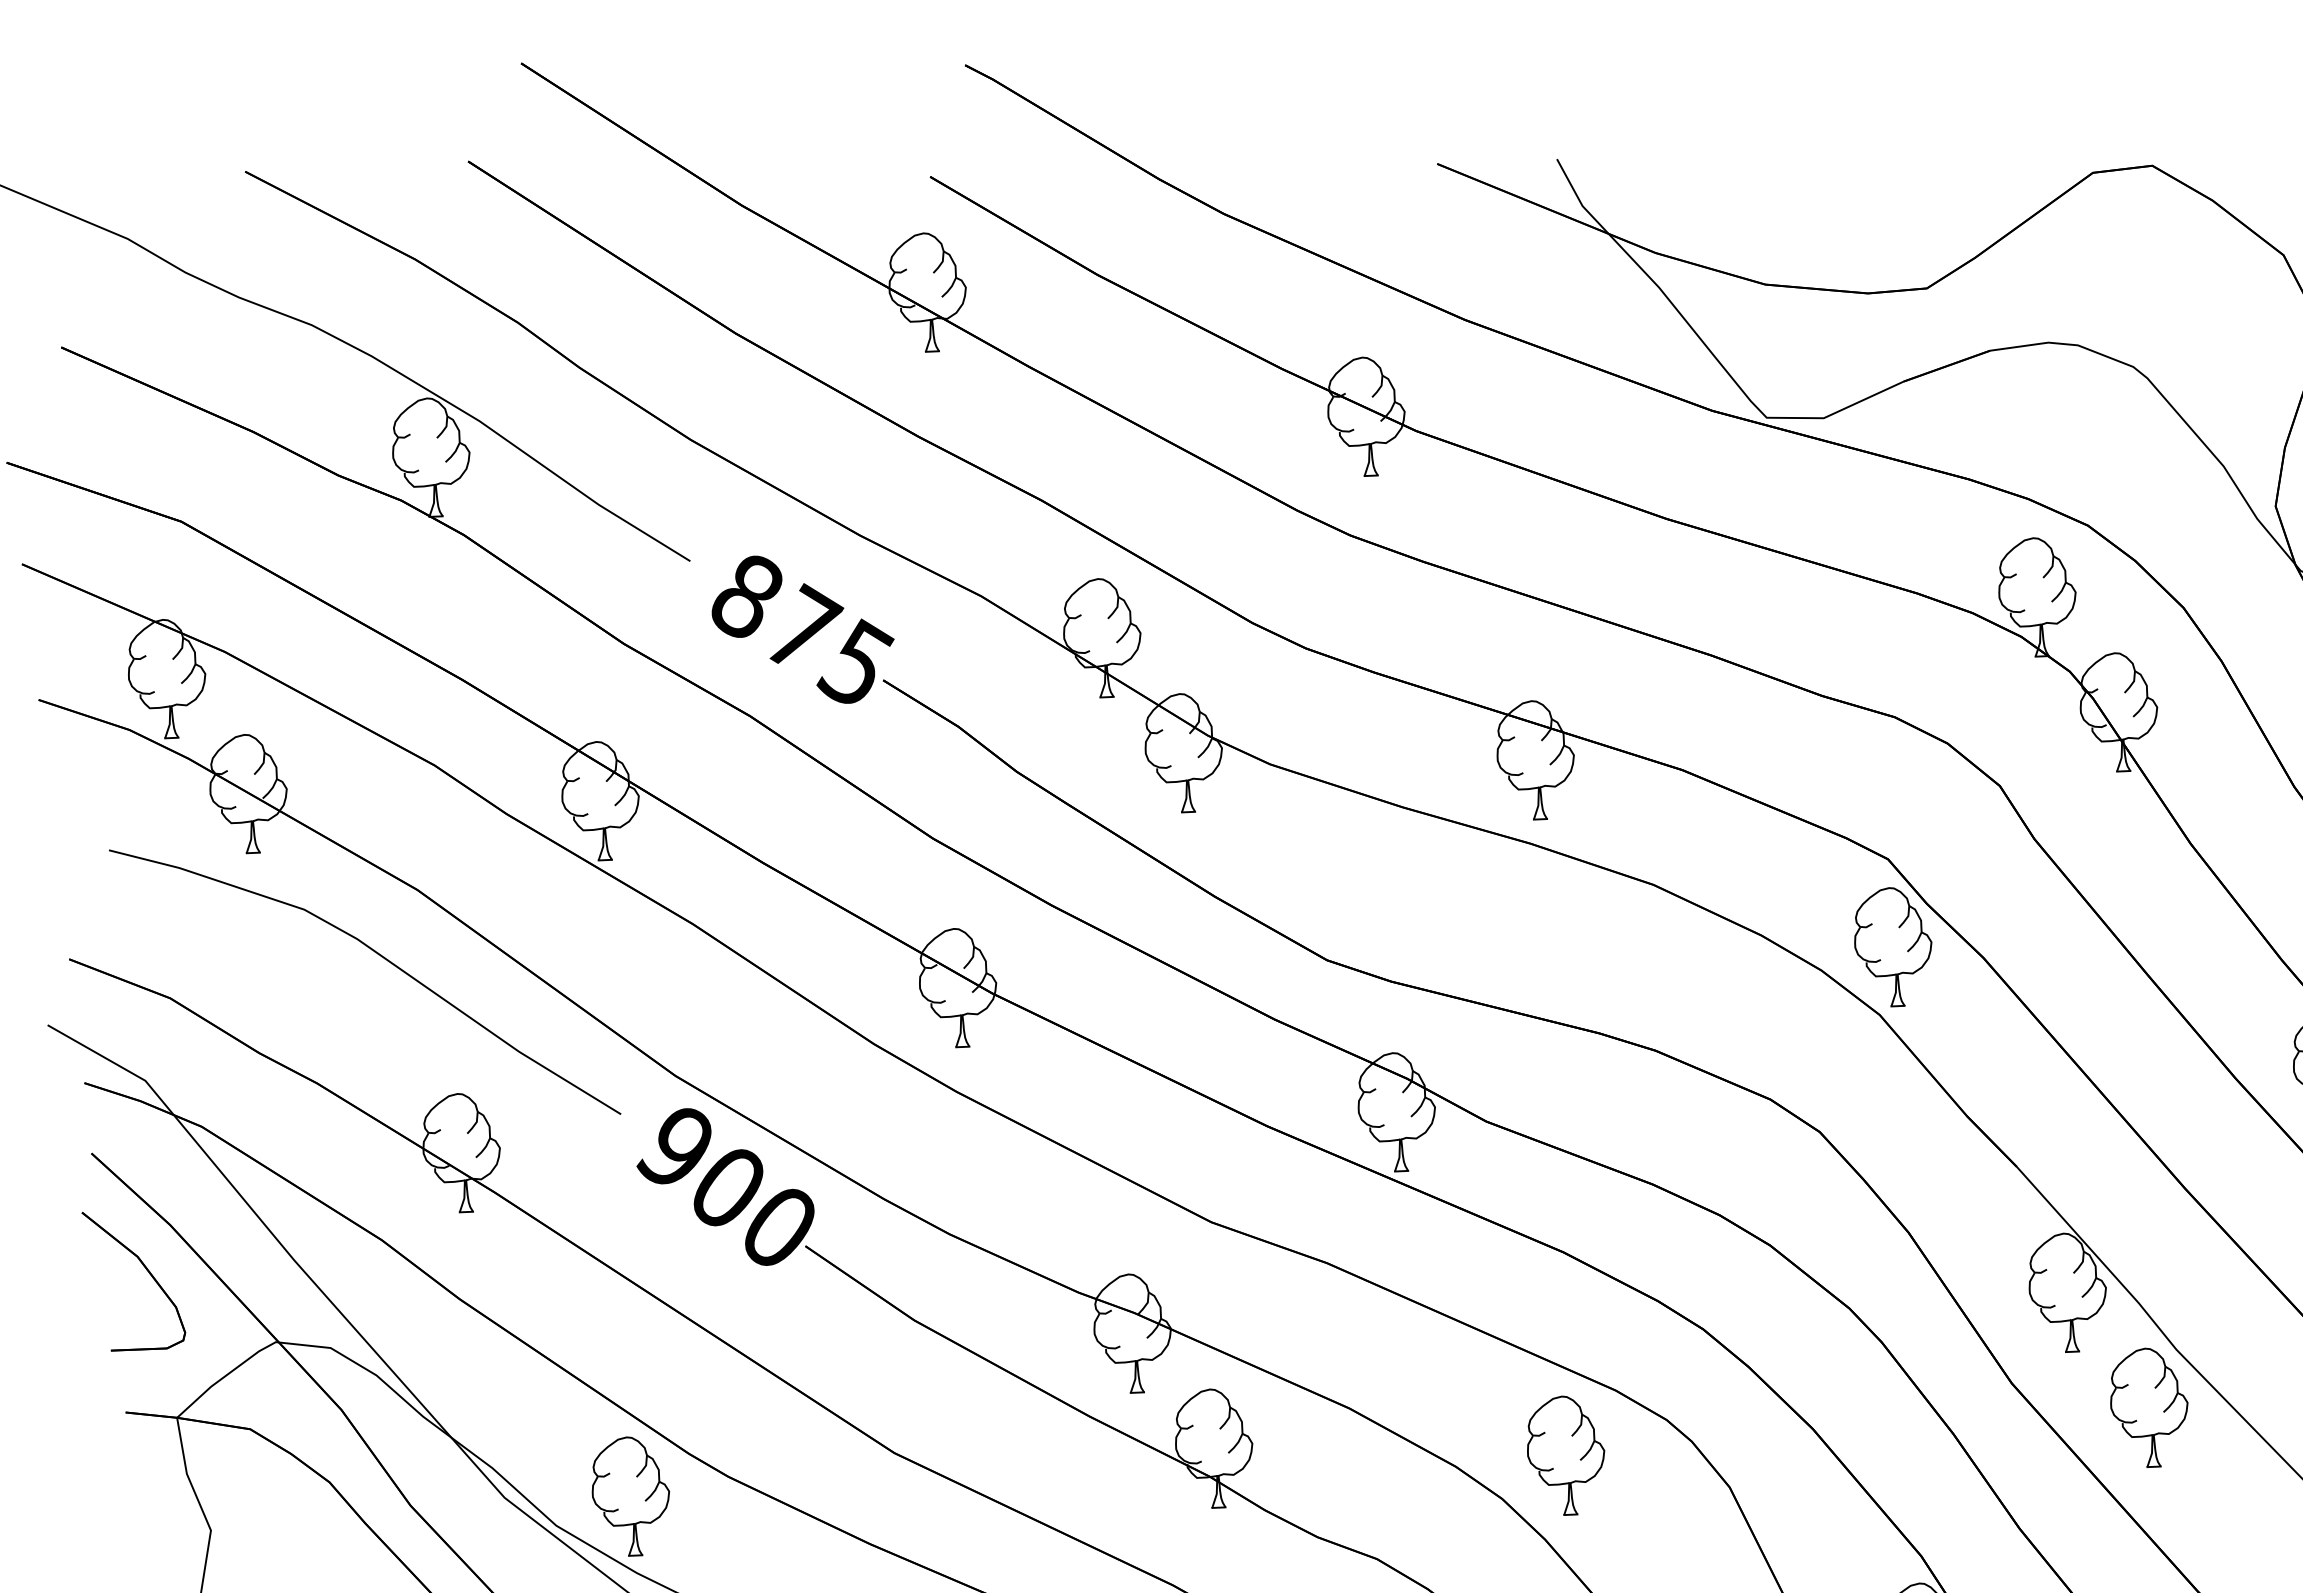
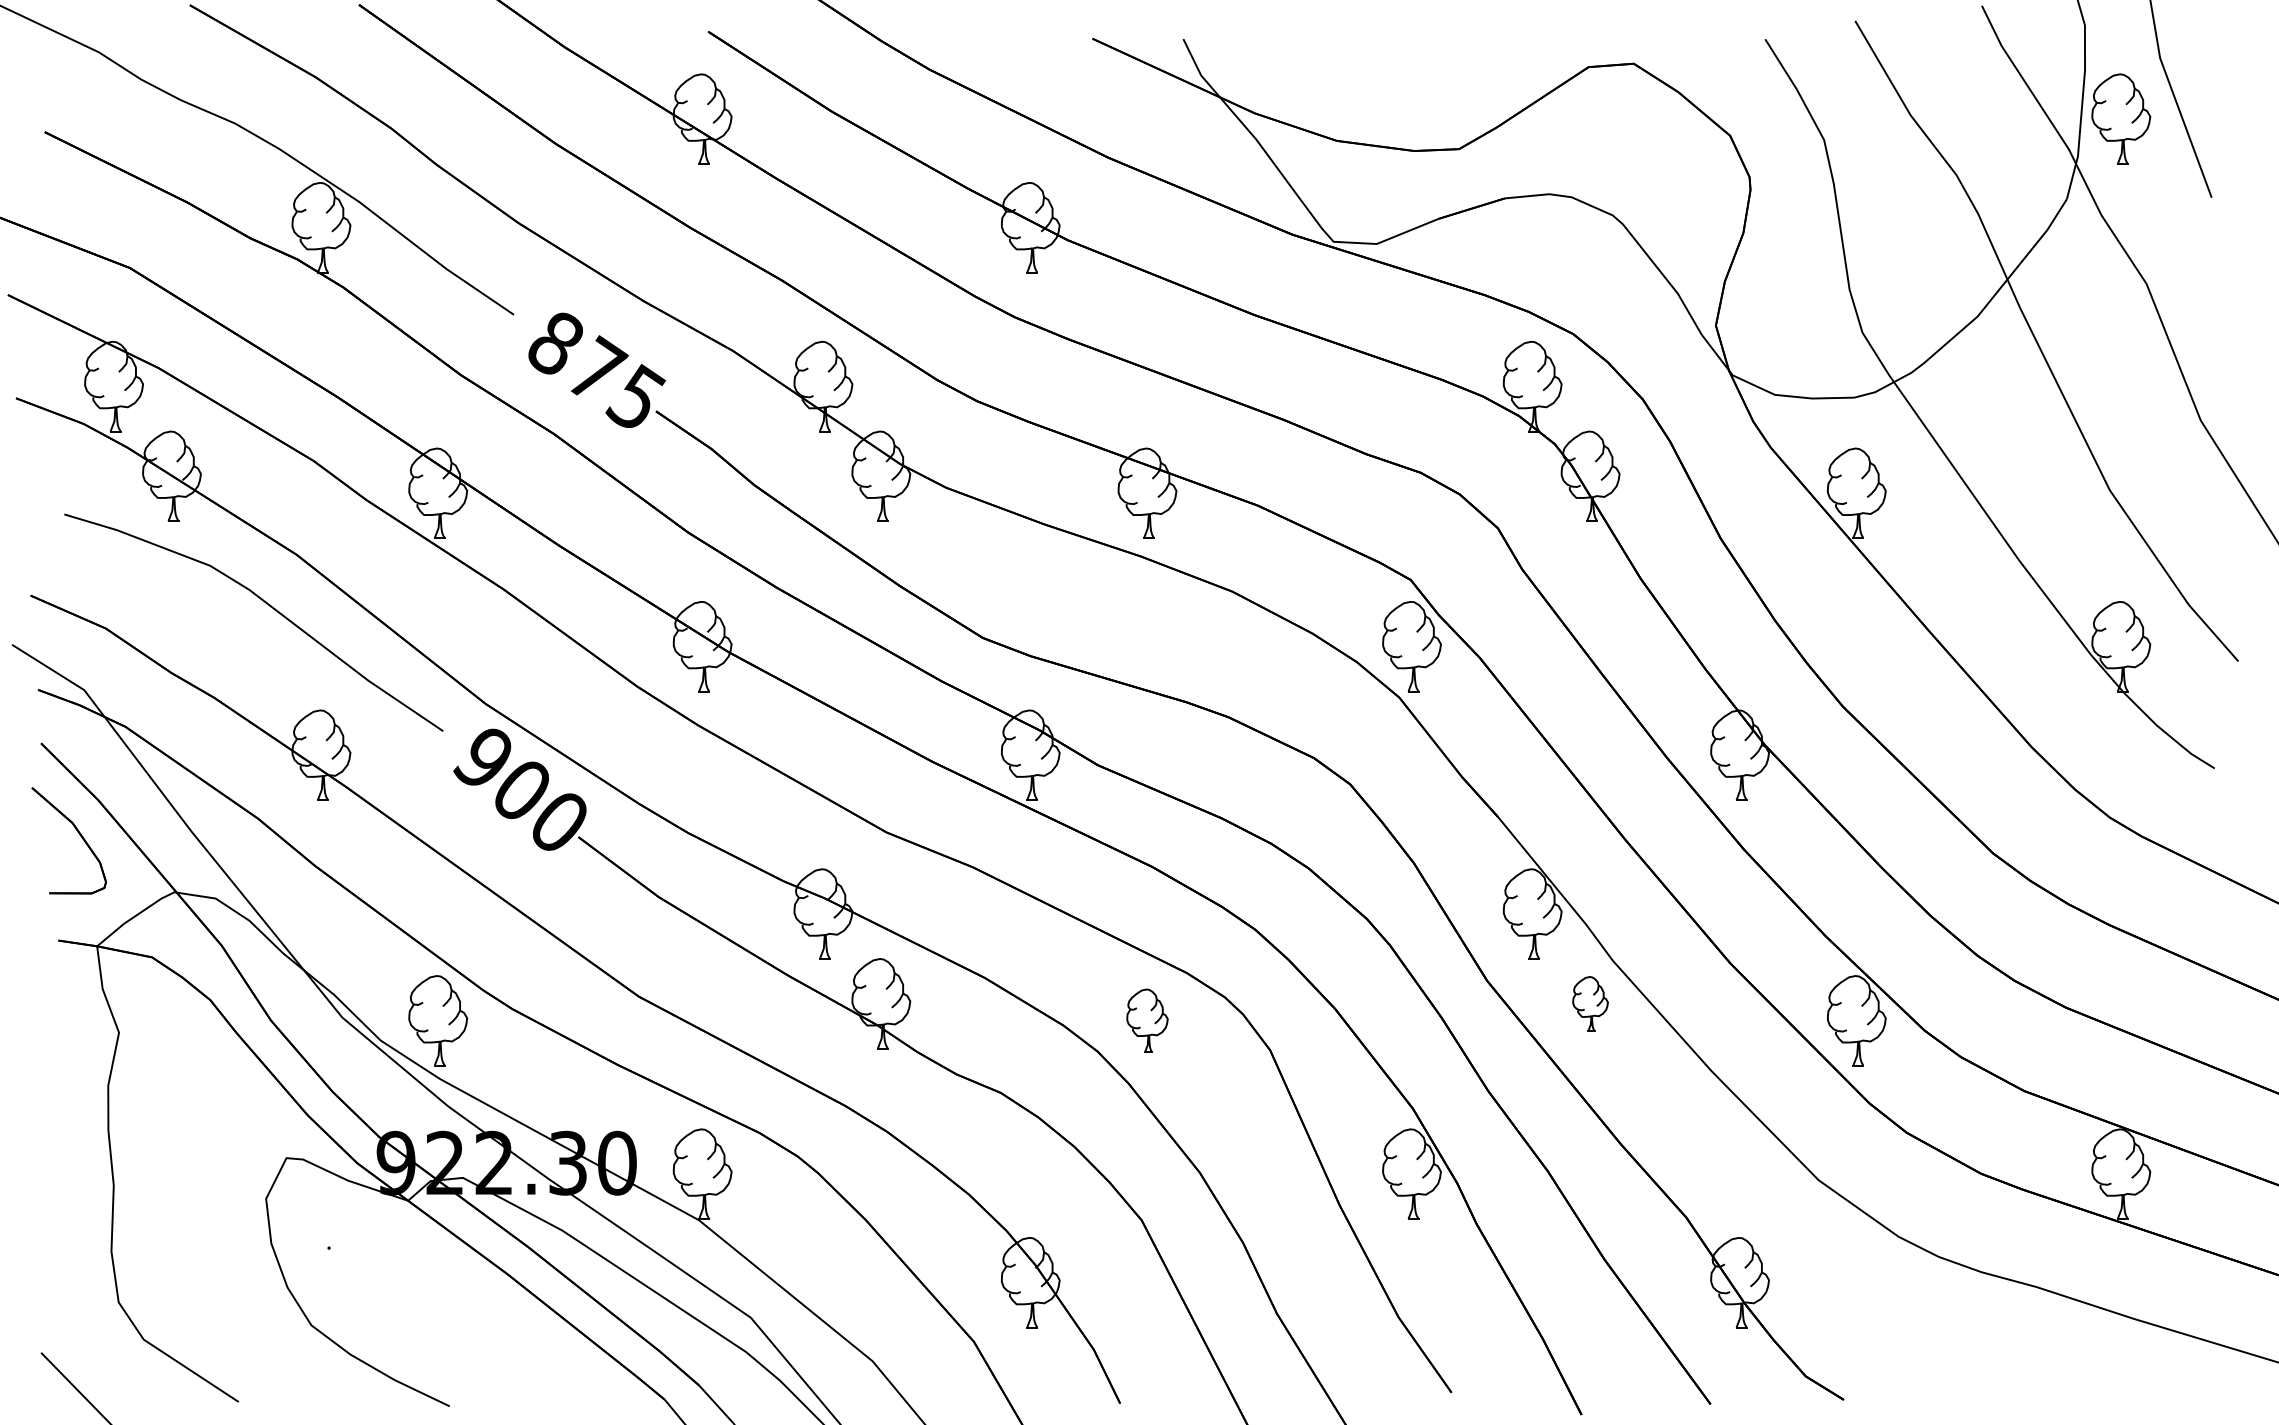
part: (2149, 1407) -> (1590, 1003), size x0.6
part: (1566, 1455) -> (1147, 1020), size x0.7

